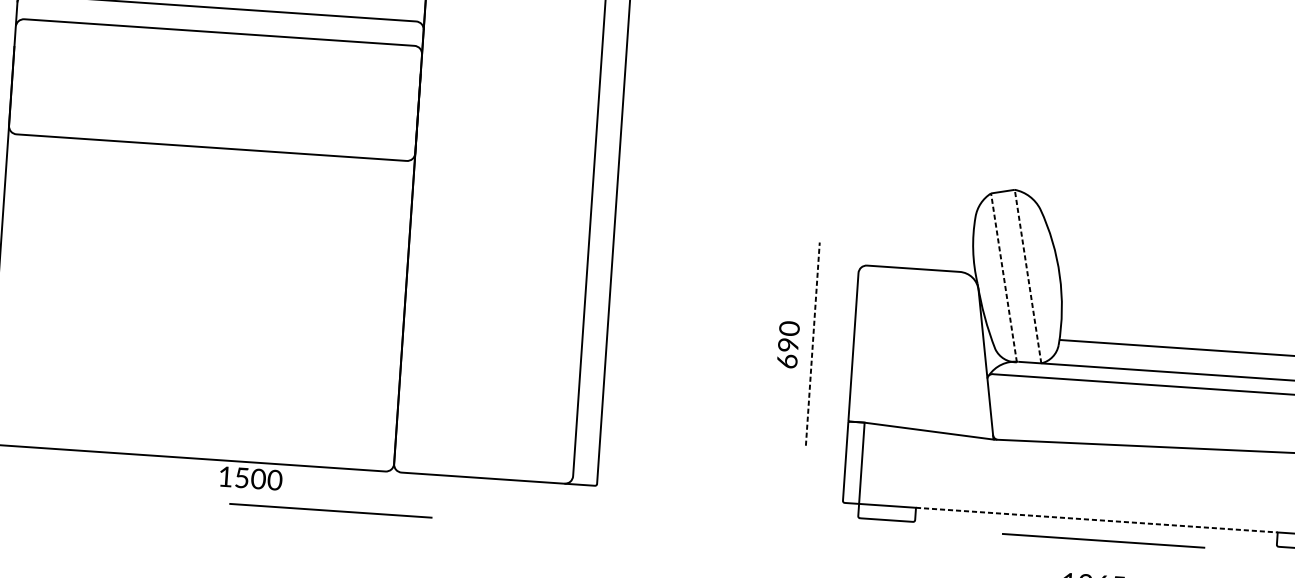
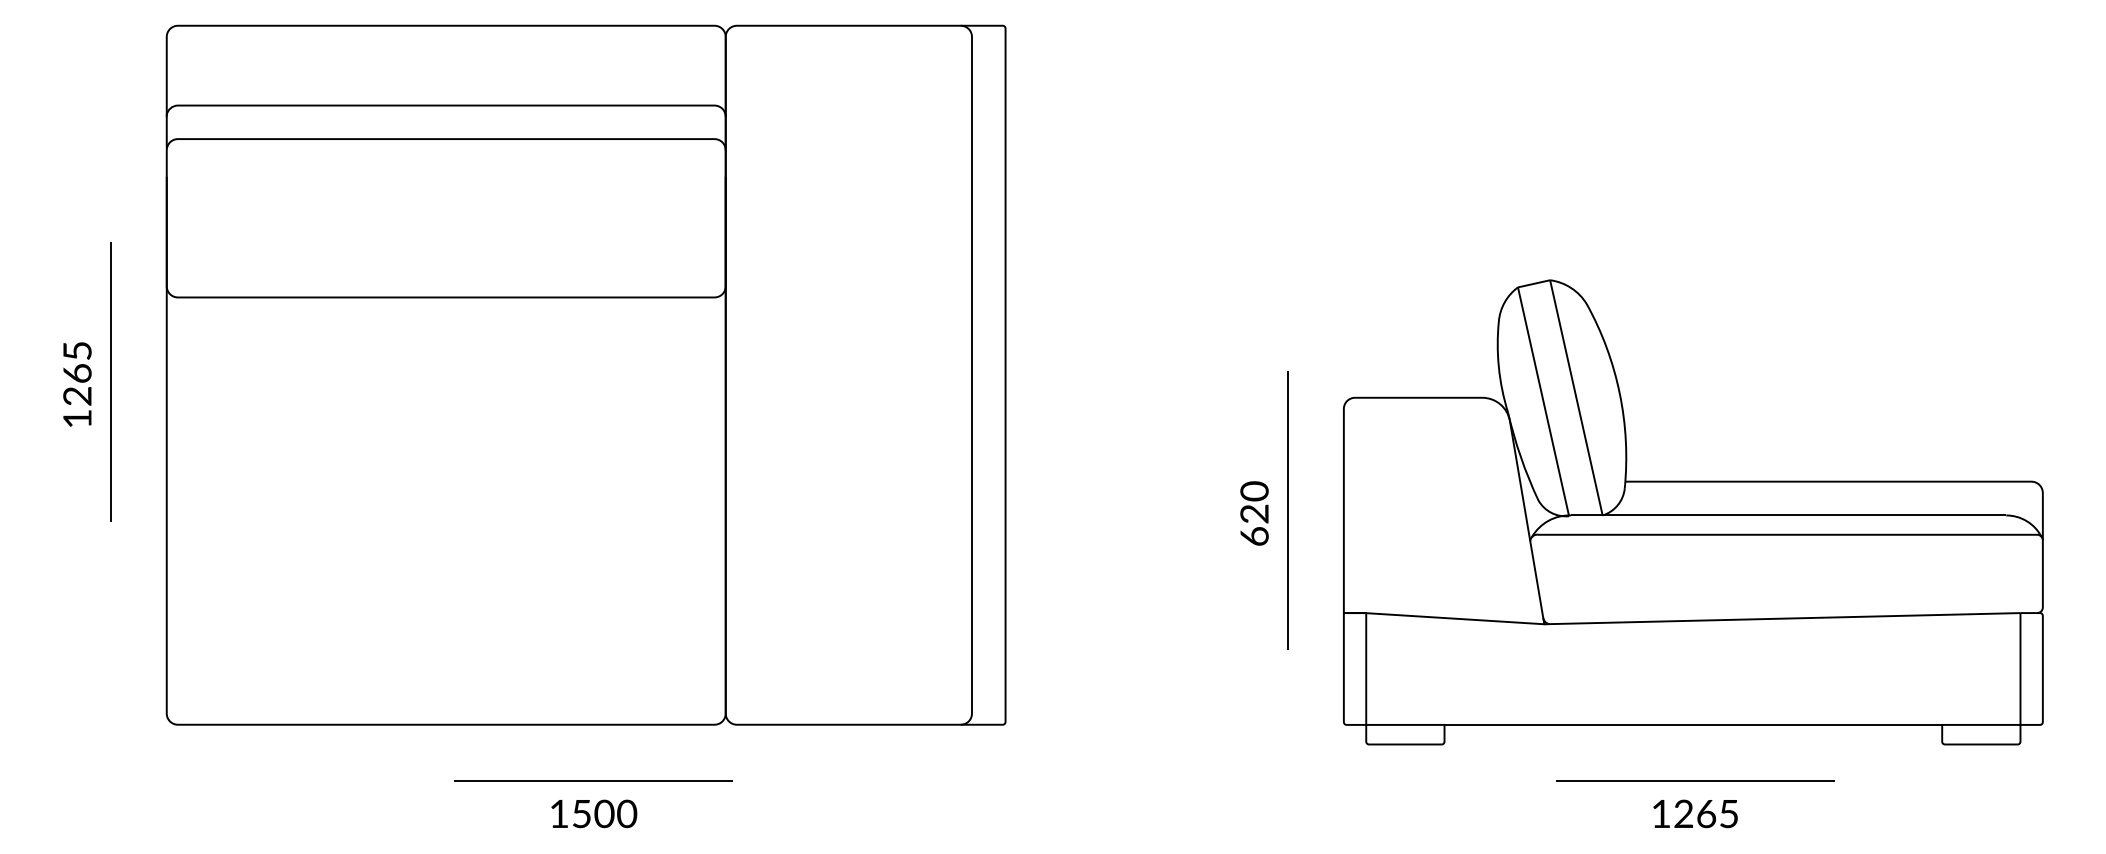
line: (1028, 276) -> (1576, 397), dashed -> solid
line: (1003, 277) -> (1543, 401), dashed -> solid
text: (788, 344) -> (1254, 513), 690 -> 620
line: (812, 344) -> (1287, 510), dashed -> solid
text: (251, 478) -> (594, 813), moved
line: (330, 510) -> (593, 780), moved
line: (1096, 519) -> (1693, 724), dashed -> solid
line: (1103, 540) -> (1695, 780), moved

